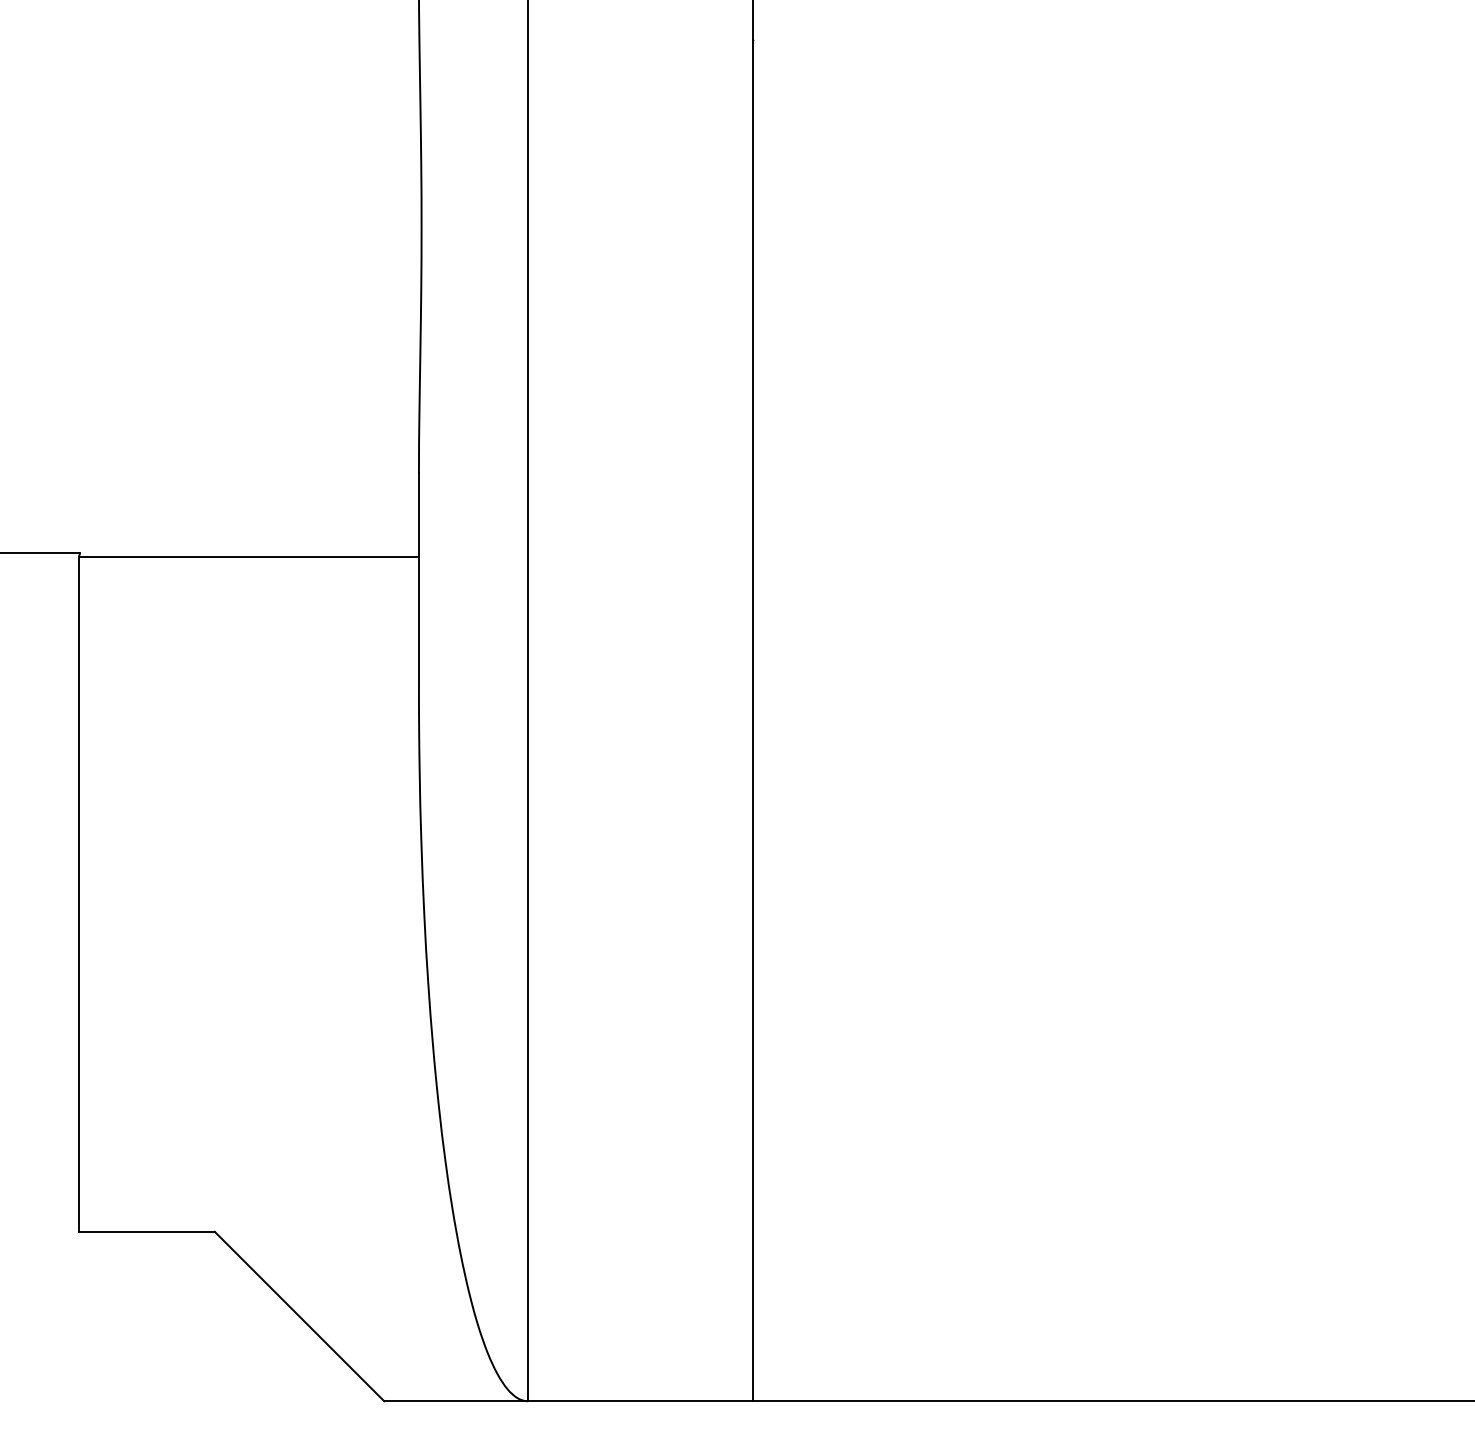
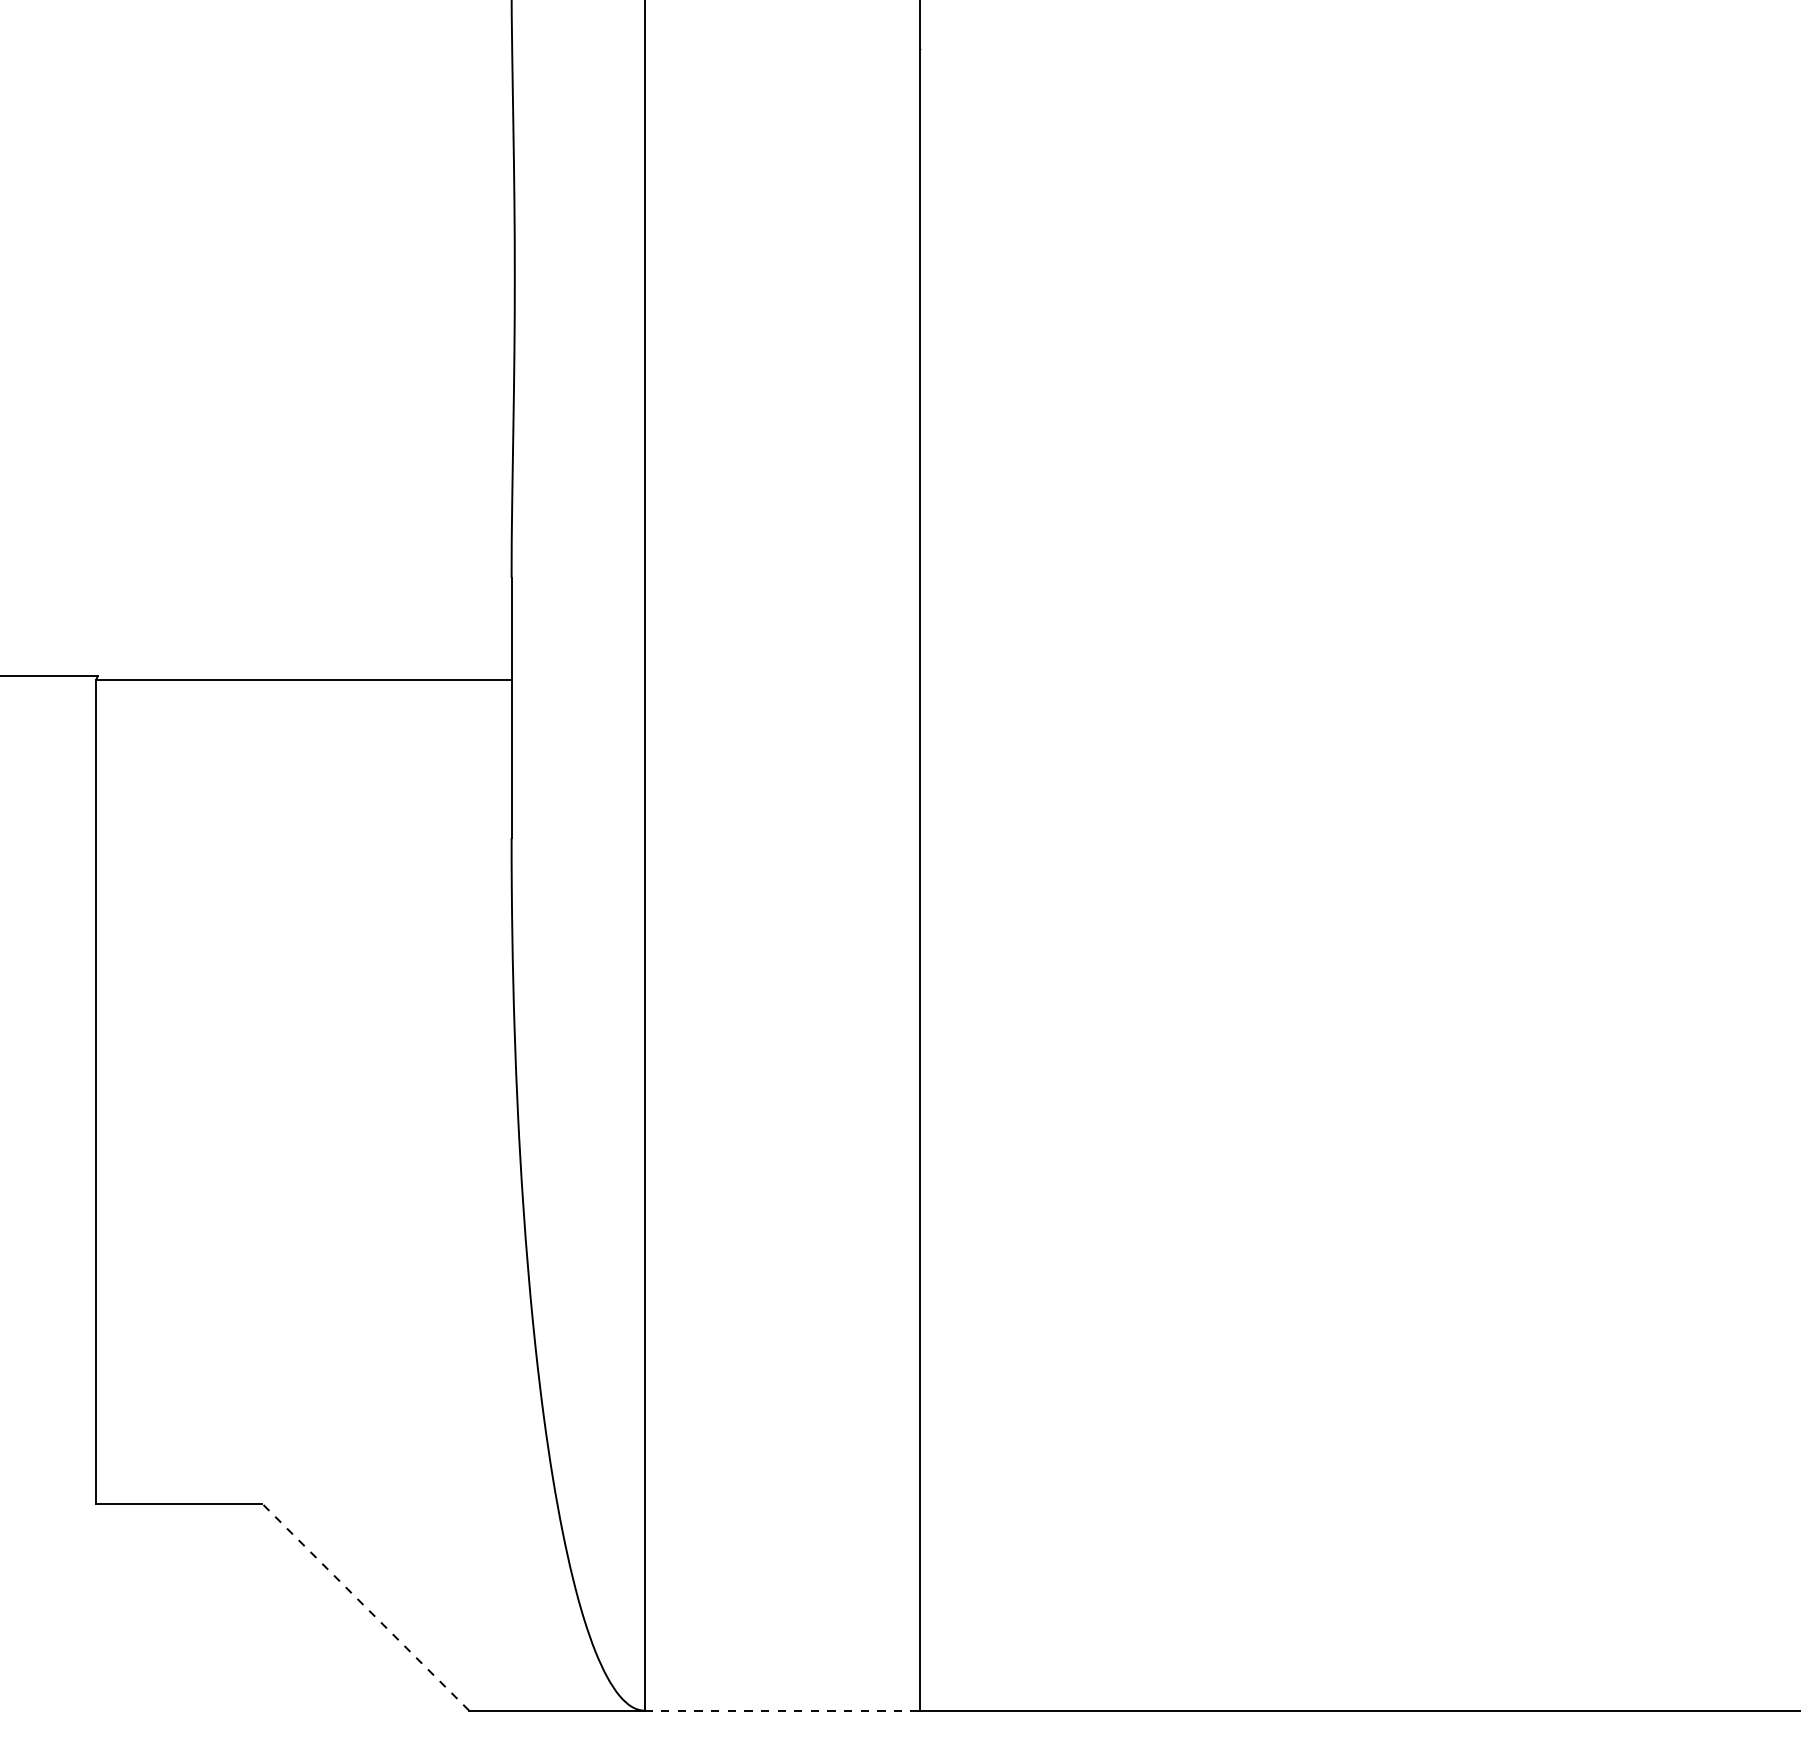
line: (299, 1315) -> (365, 1606), solid -> dashed
line: (640, 1401) -> (782, 1710), solid -> dashed

